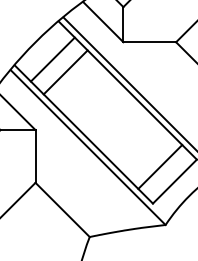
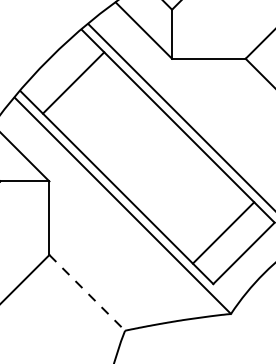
line: (65, 72) -> (91, 101), removed
line: (63, 210) -> (88, 293), solid -> dashed

